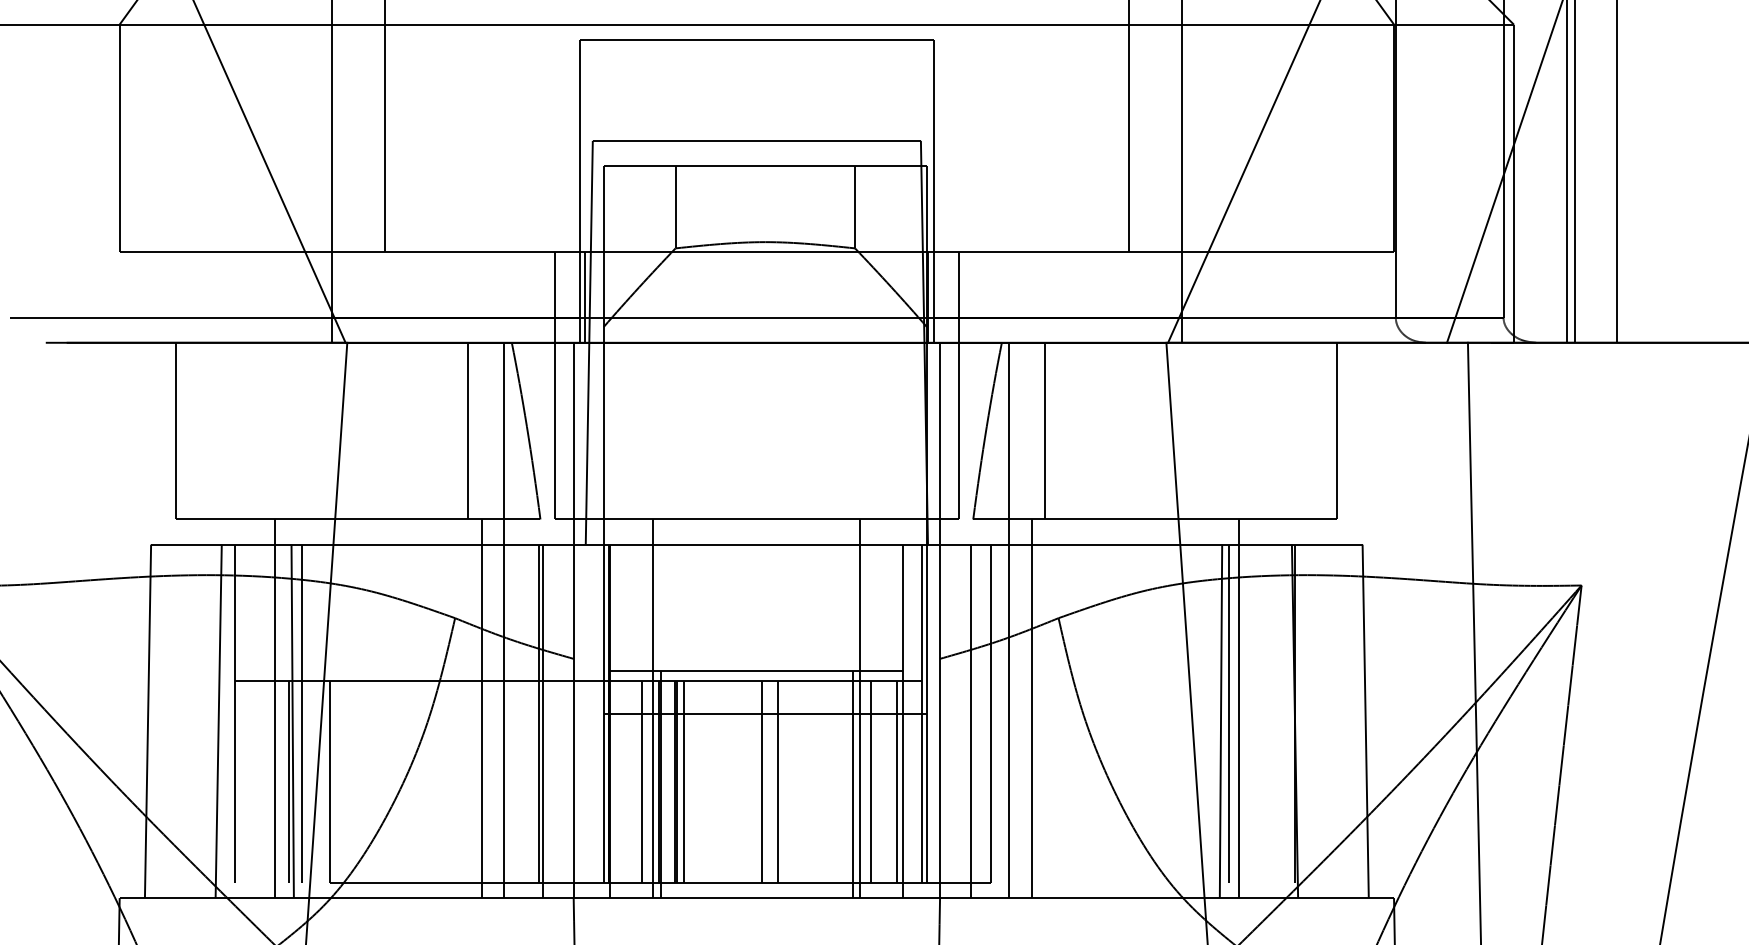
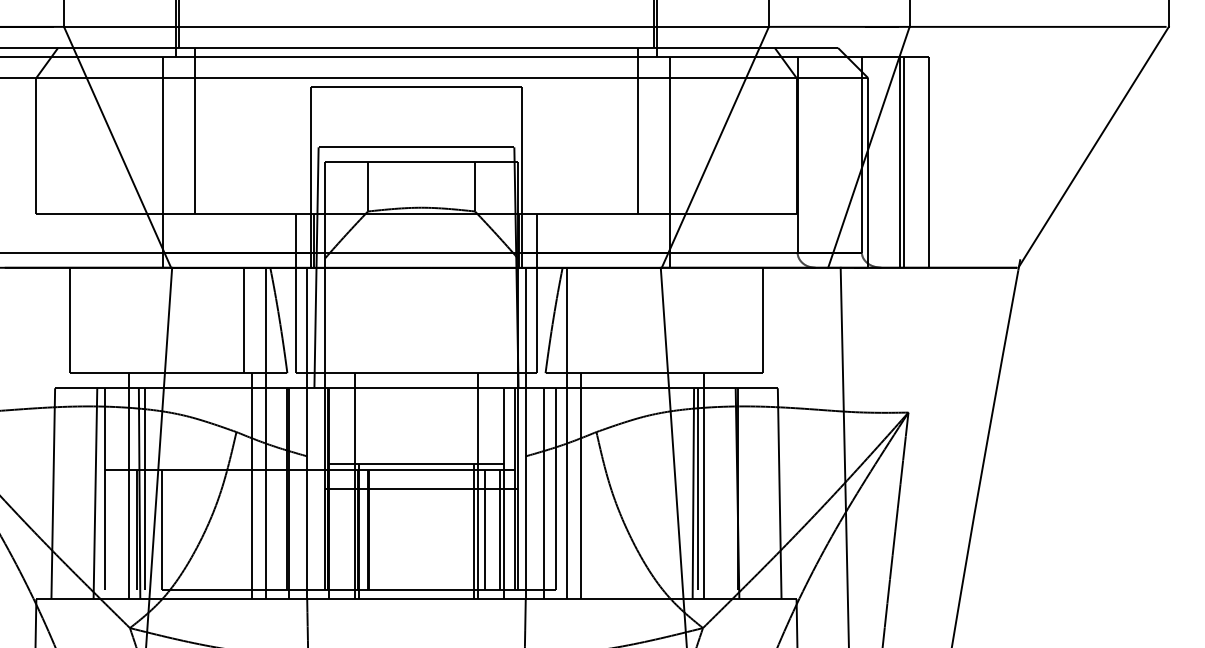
line: (1045, 431) -> (588, 320), removed
line: (642, 781) -> (348, 529), removed
line: (684, 781) -> (373, 529), removed
line: (761, 781) -> (419, 529), removed
line: (778, 781) -> (429, 529), removed

